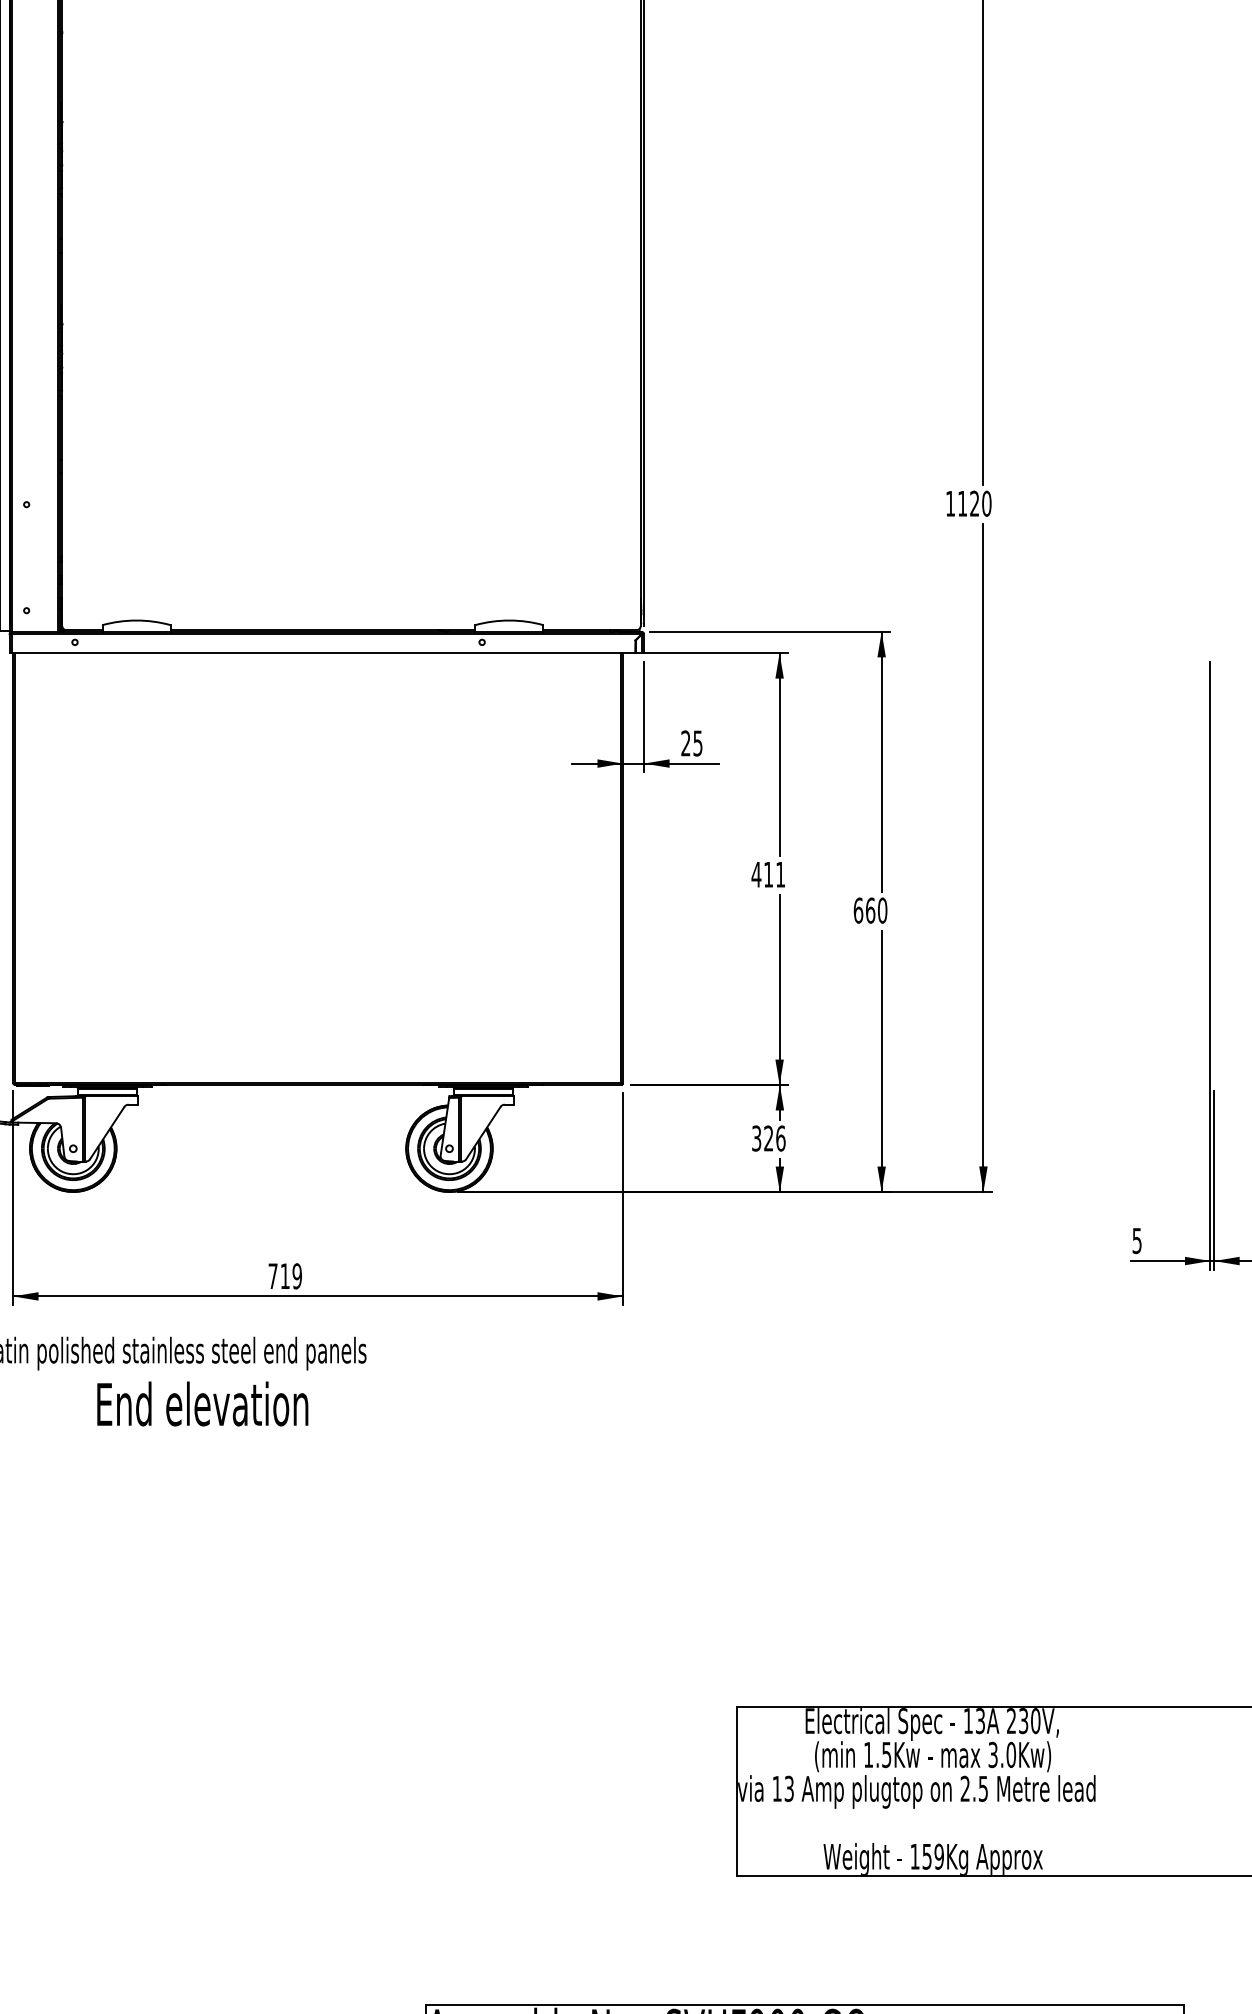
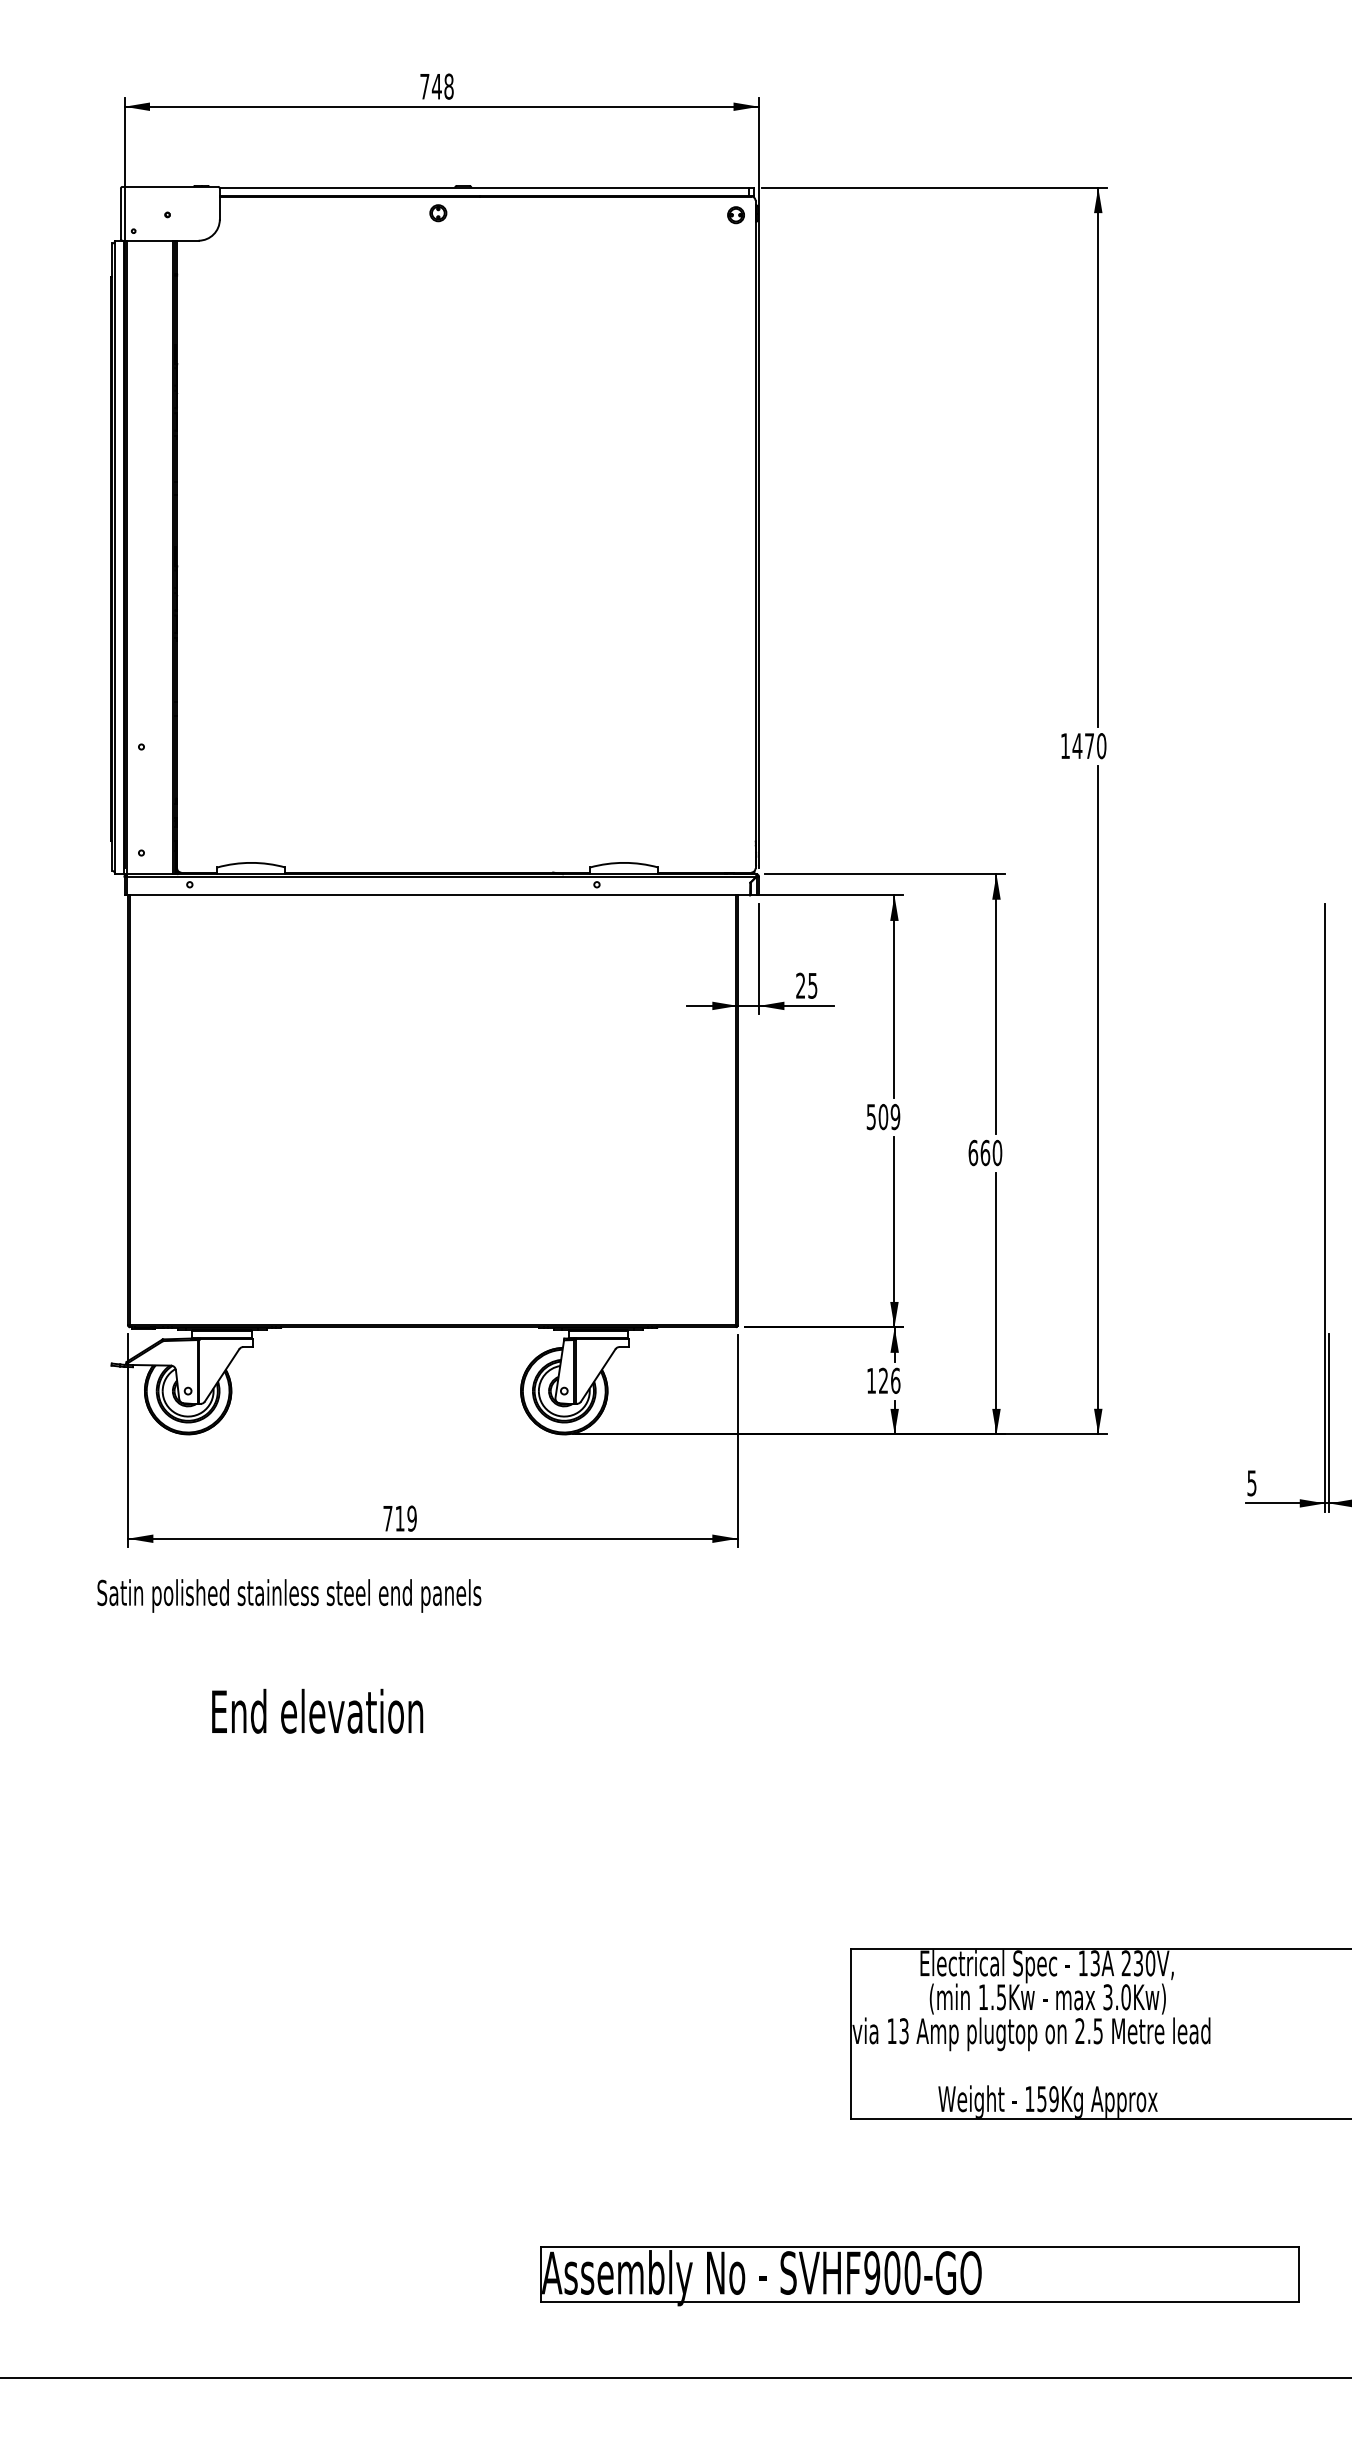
text: (967, 503) -> (1082, 745), 1120 -> 1470
text: (768, 875) -> (883, 1117), 411 -> 509
text: (756, 1138) -> (871, 1380), 326 -> 126
text: (202, 1403) -> (317, 1710), moved

